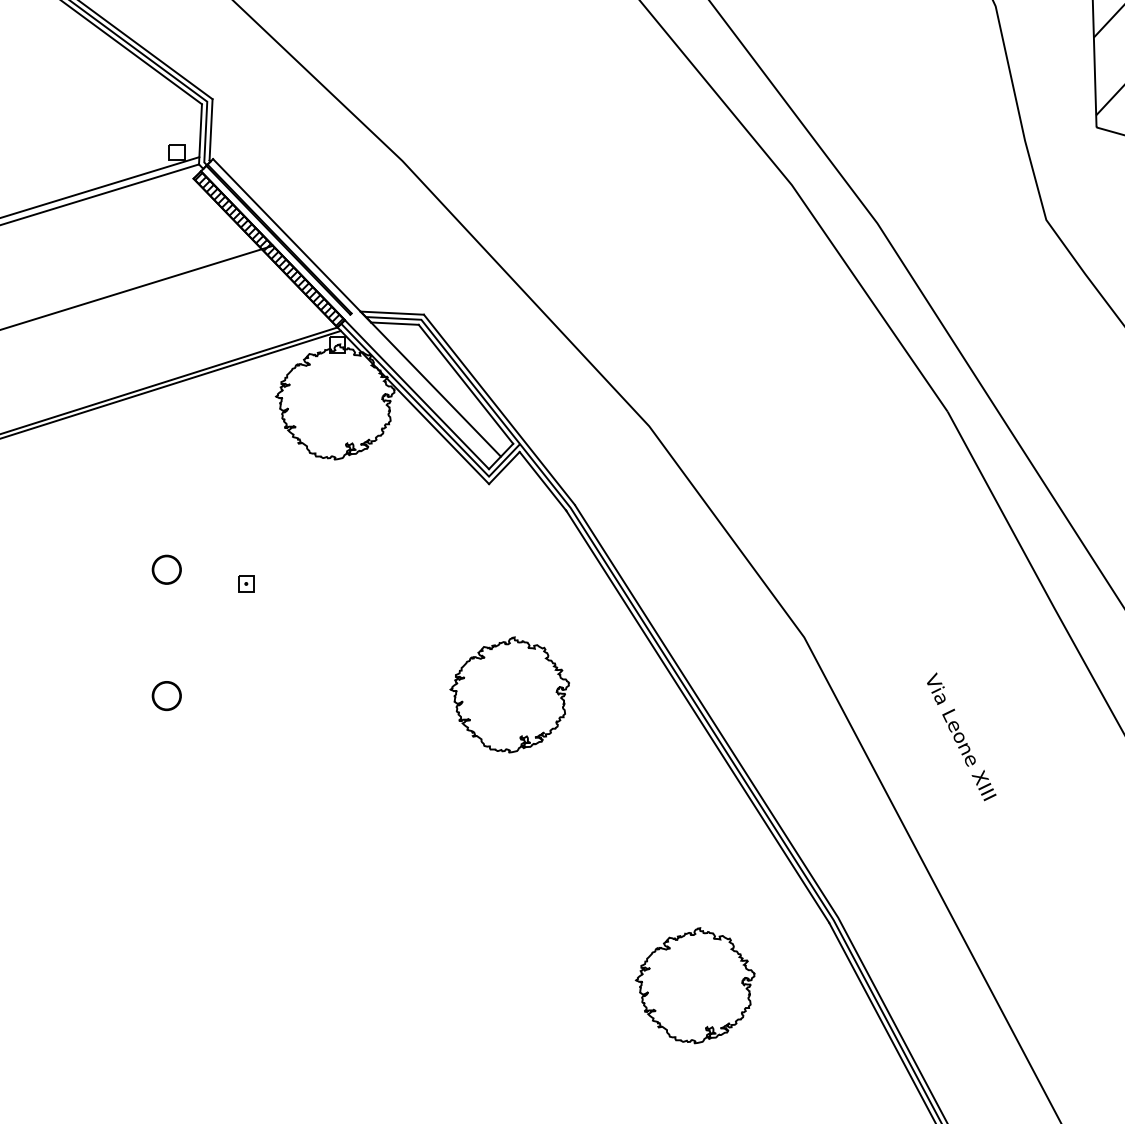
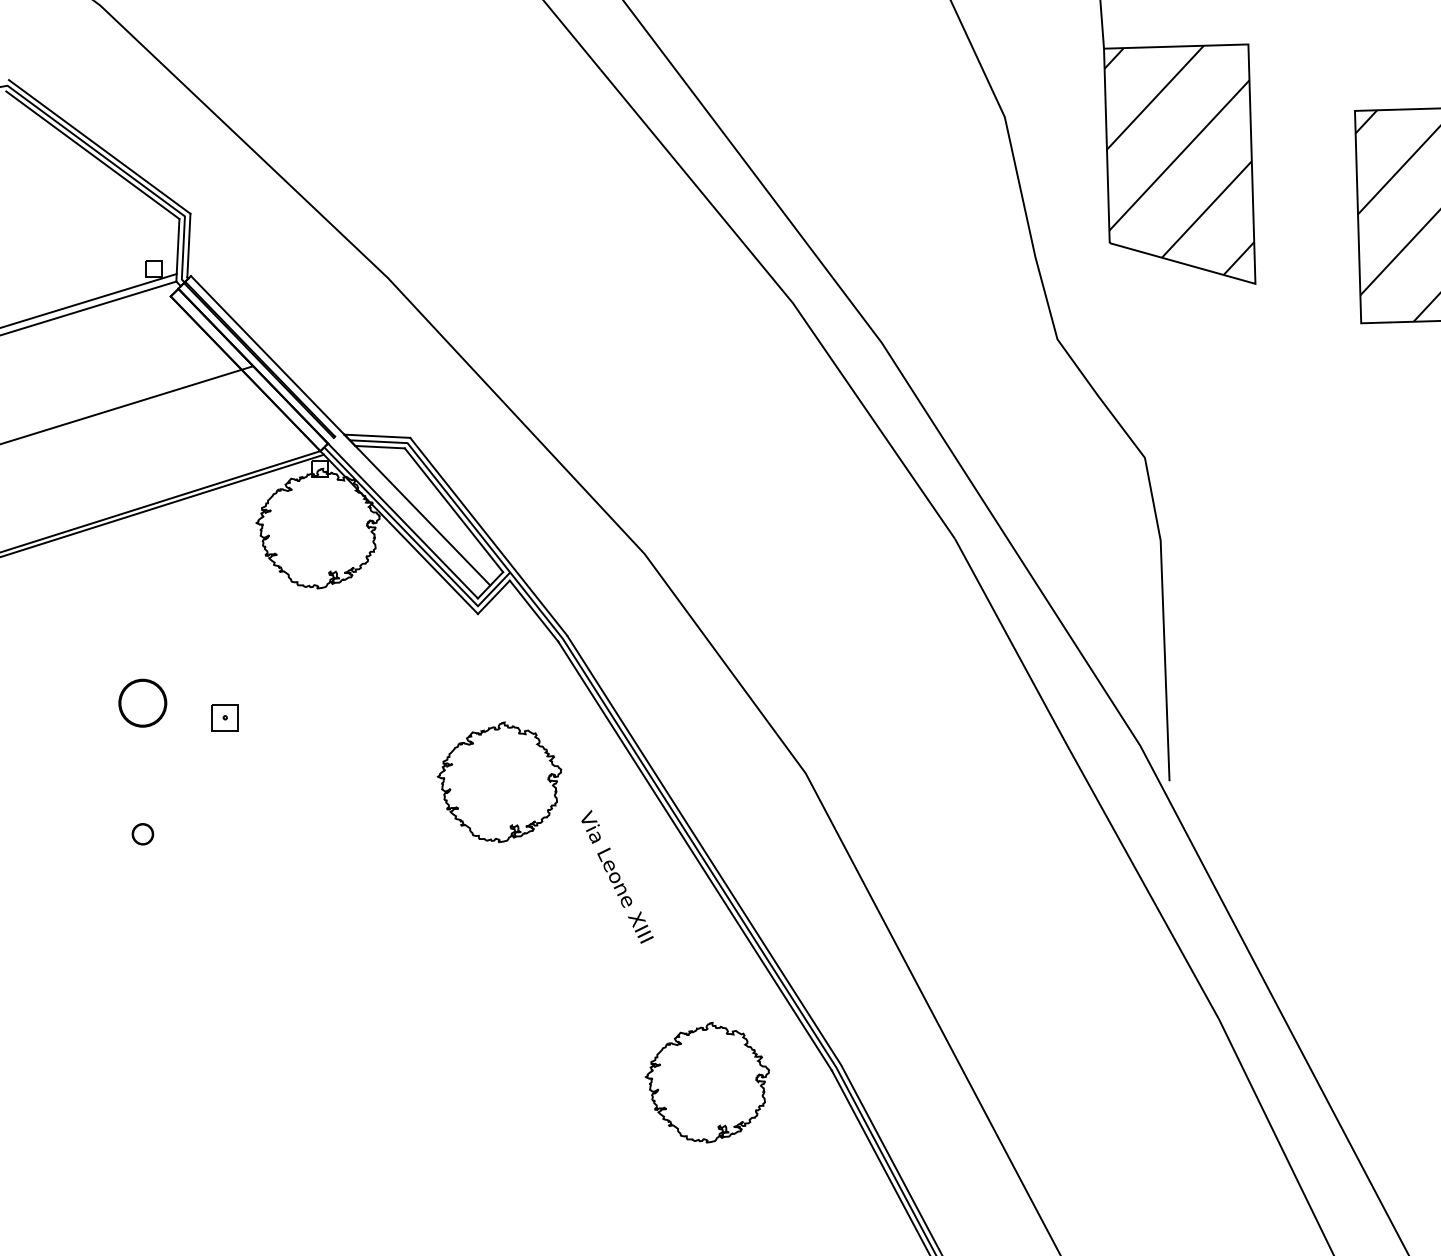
hatch: (269, 248) -> (249, 369), removed
circle: (166, 569) -> (142, 702), size x1.6
part: (246, 583) -> (225, 717), size x1.6
part: (509, 694) -> (499, 781), moved
circle: (166, 695) -> (142, 833), size x0.7
text: (961, 736) -> (617, 876), moved
part: (695, 985) -> (707, 1082), moved

